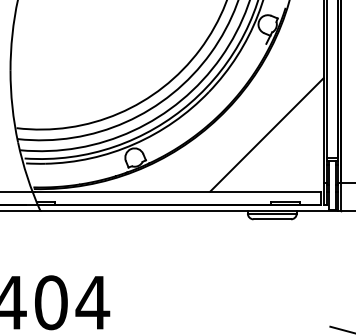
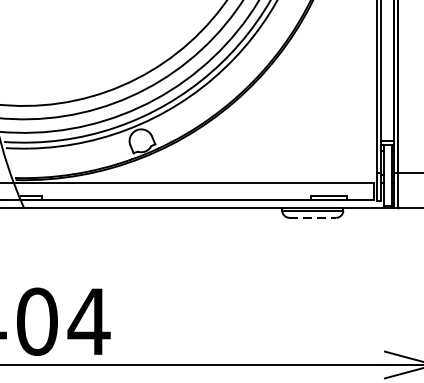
line: (266, 134) -> (305, 112), removed
line: (272, 219) -> (313, 218), solid -> dashed

